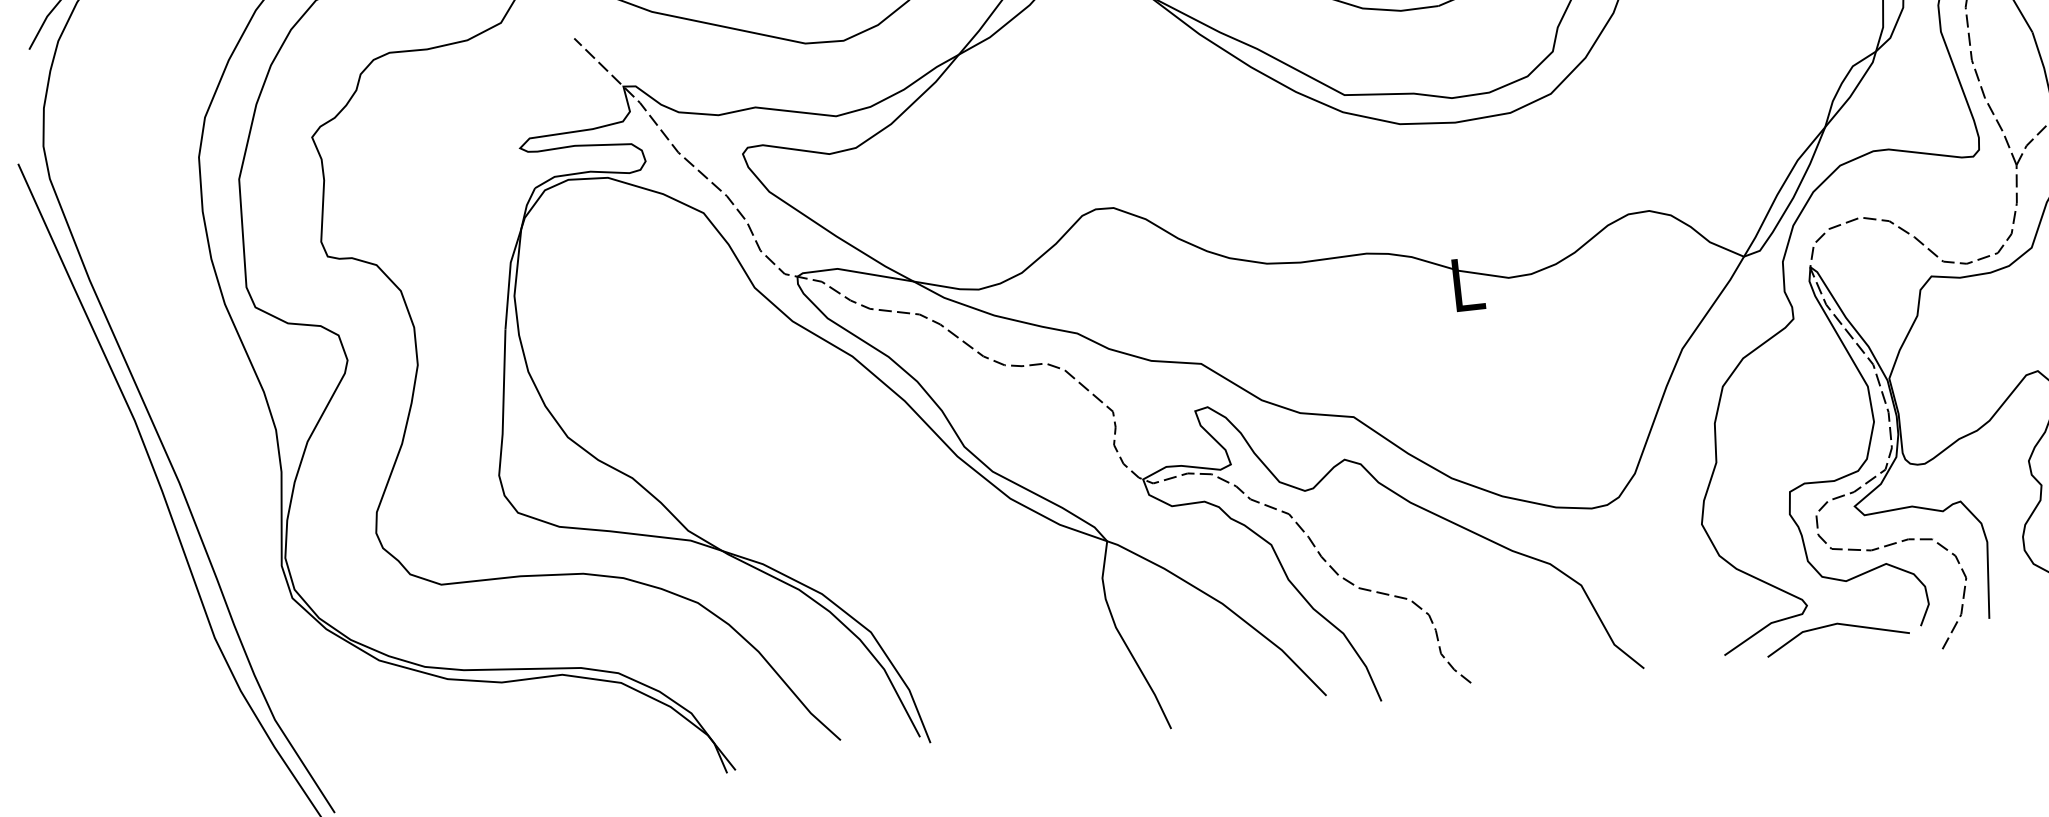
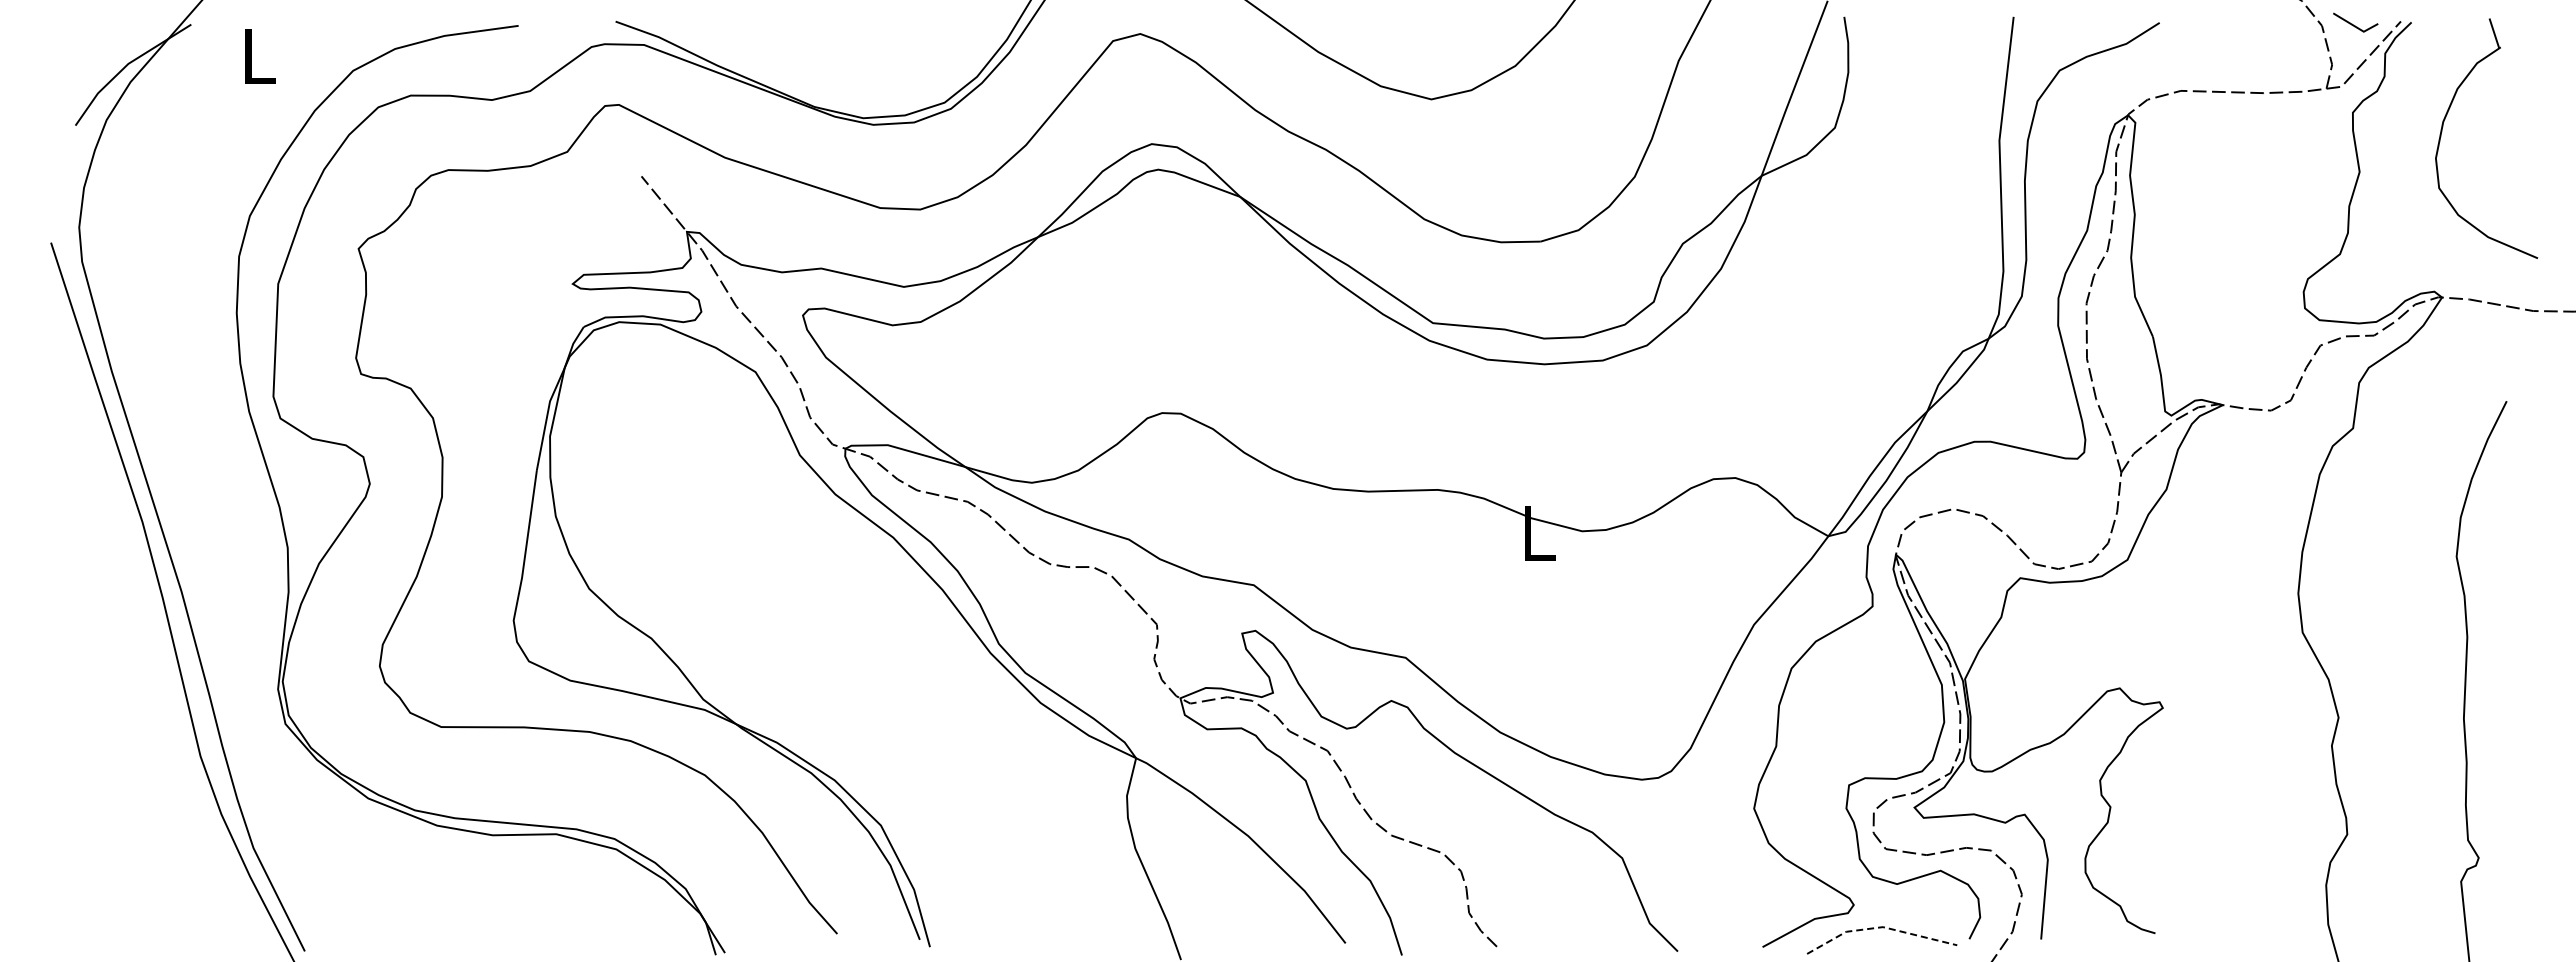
line: (1834, 624) -> (1880, 927), solid -> dashed

